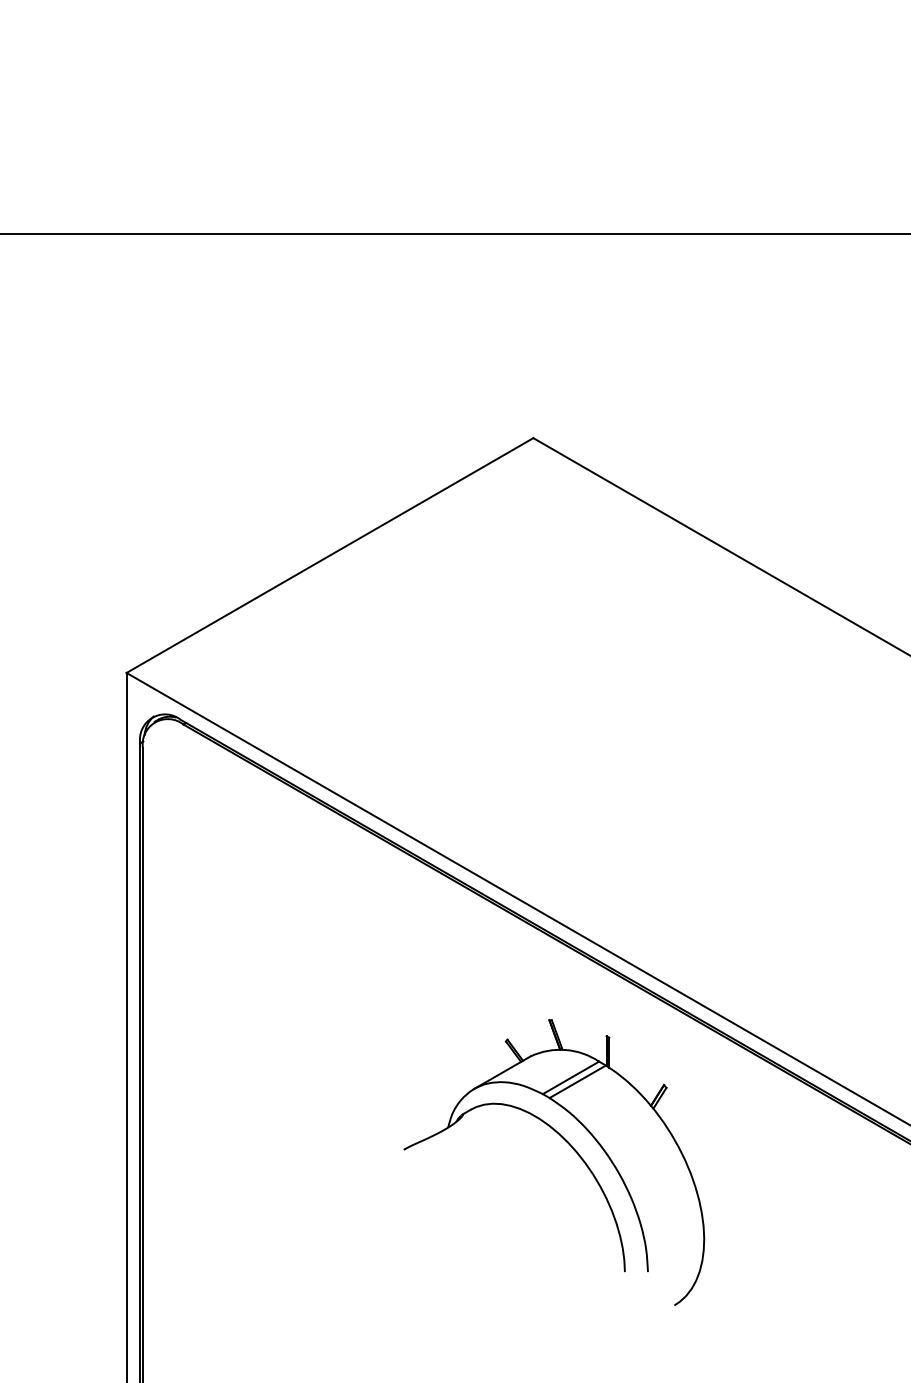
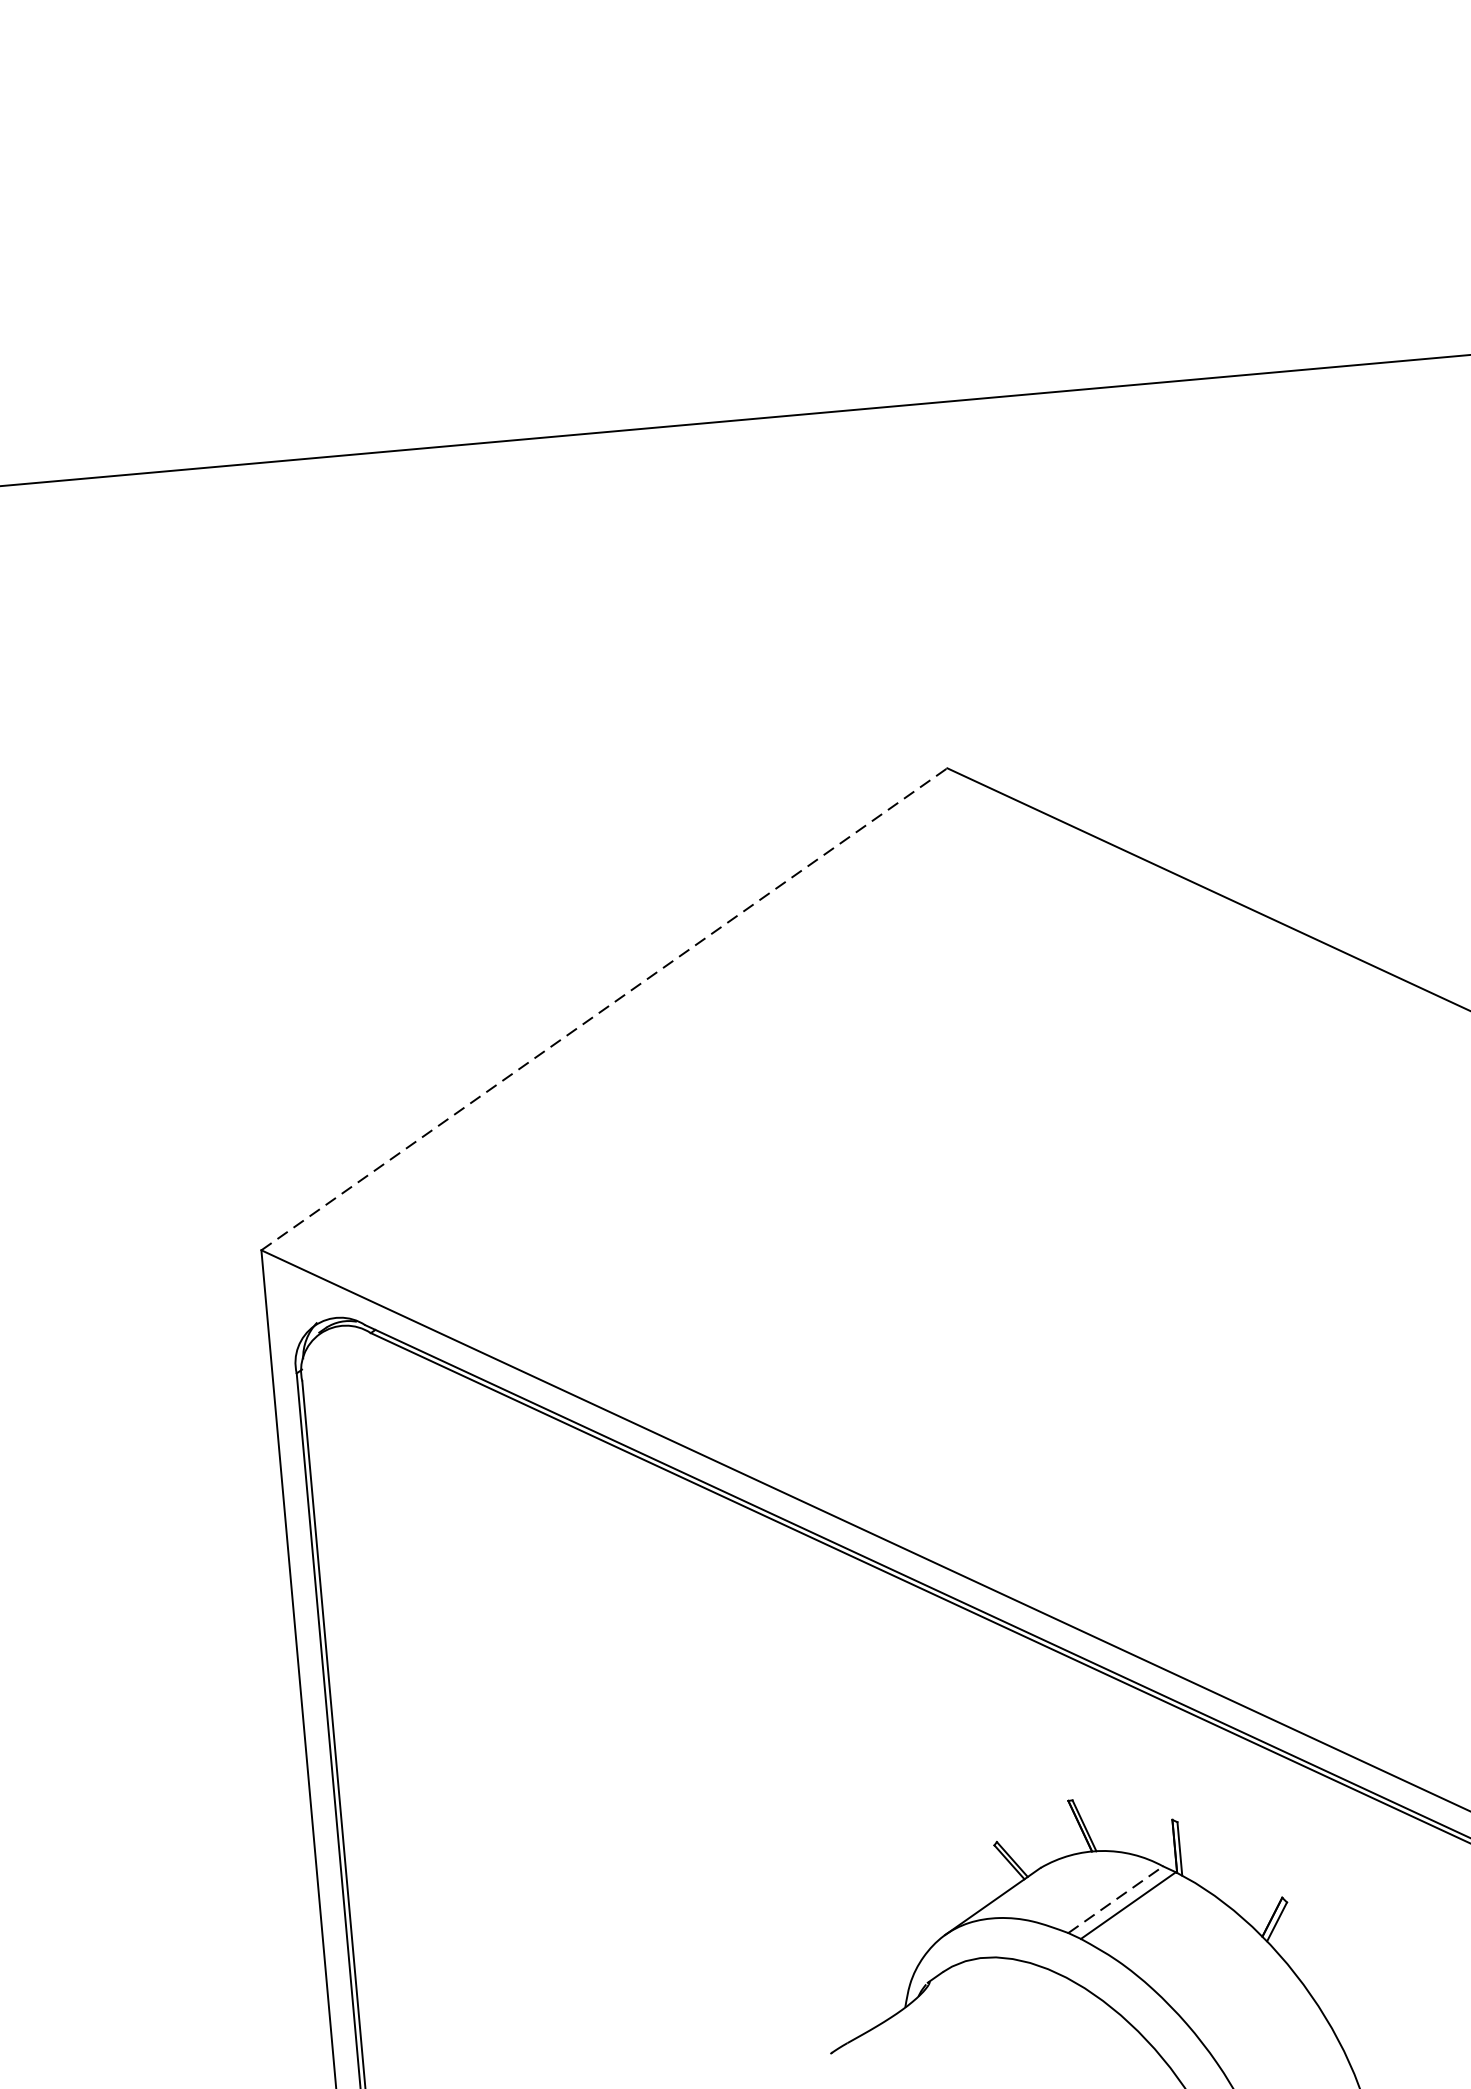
line: (330, 555) -> (605, 1009), solid -> dashed
line: (571, 1077) -> (1116, 1898), solid -> dashed

